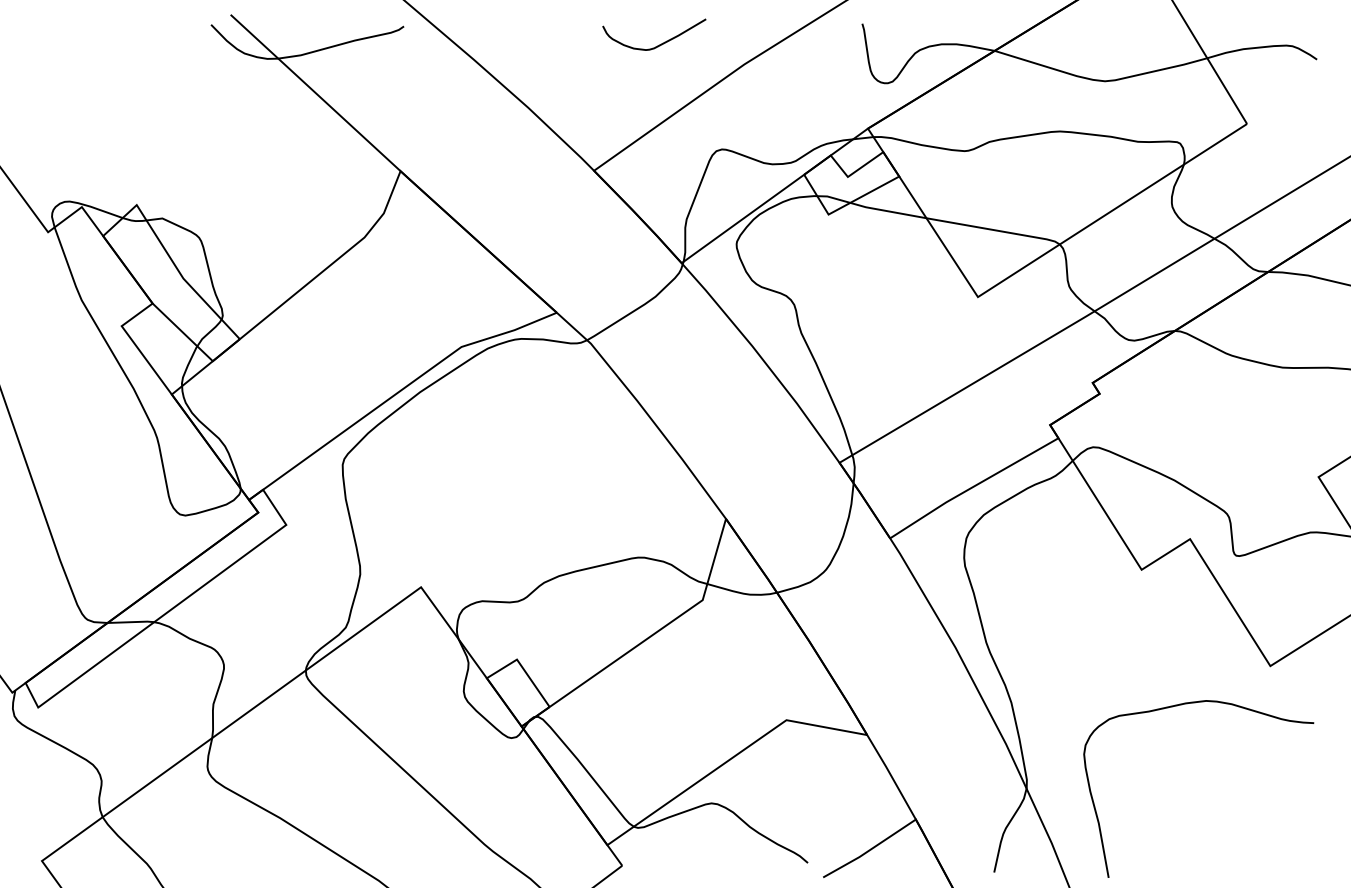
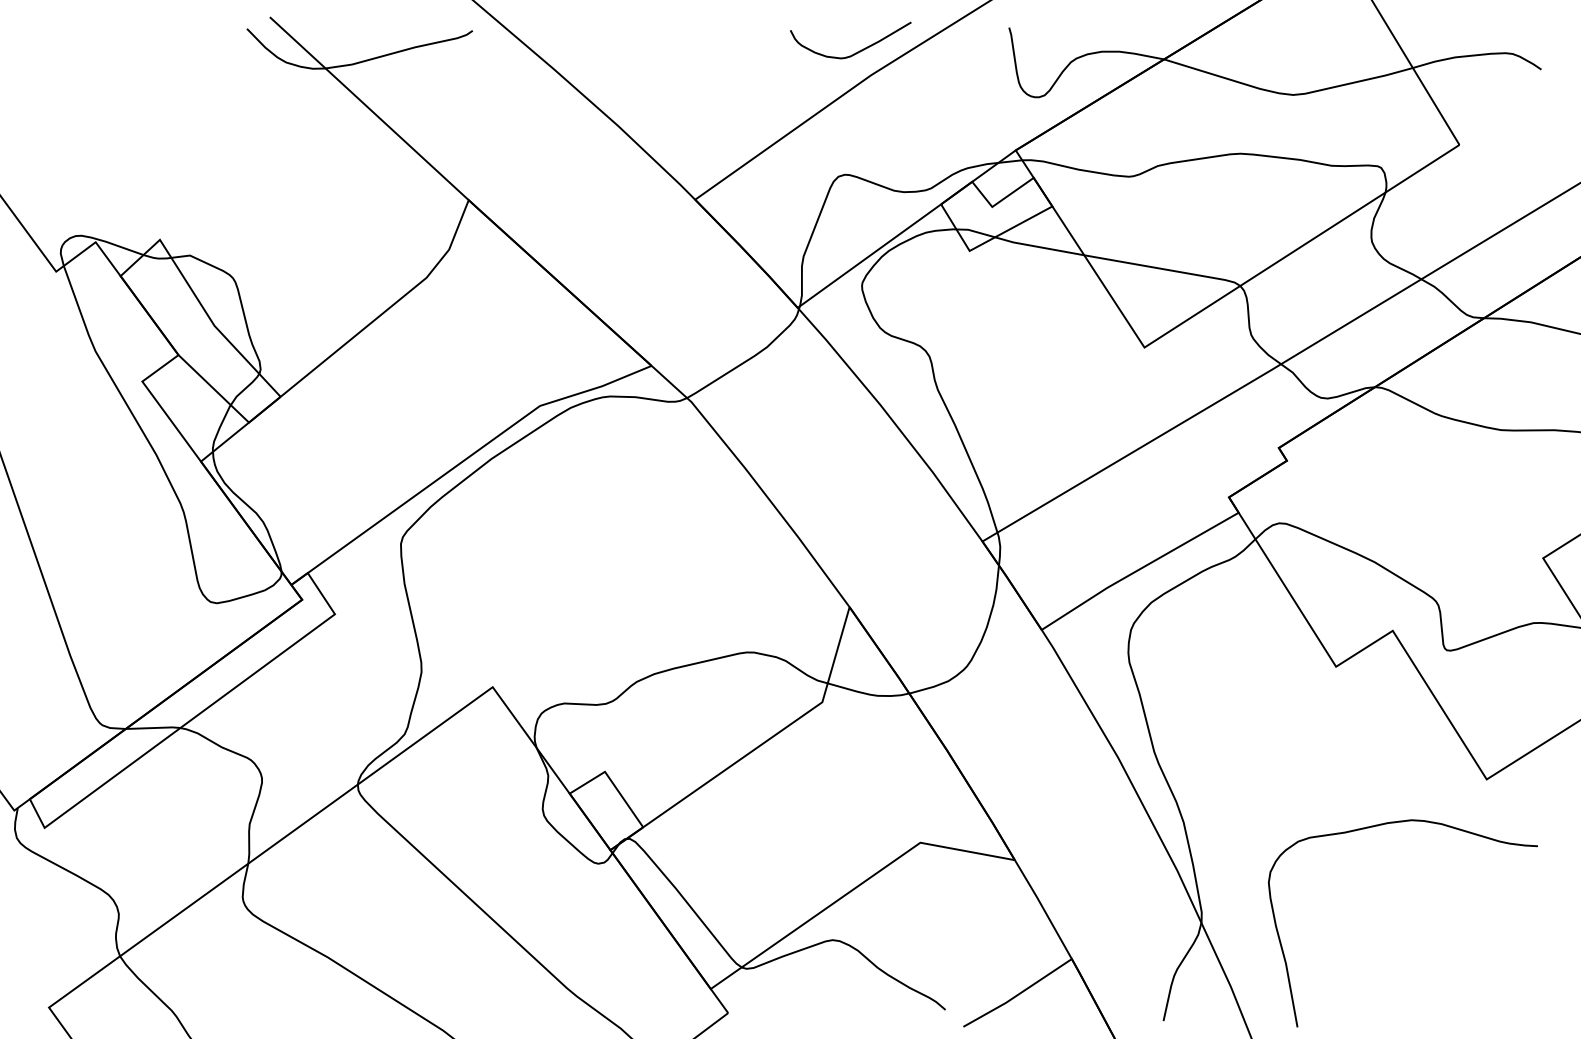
curve: (658, 44) -> (855, 52), moved

